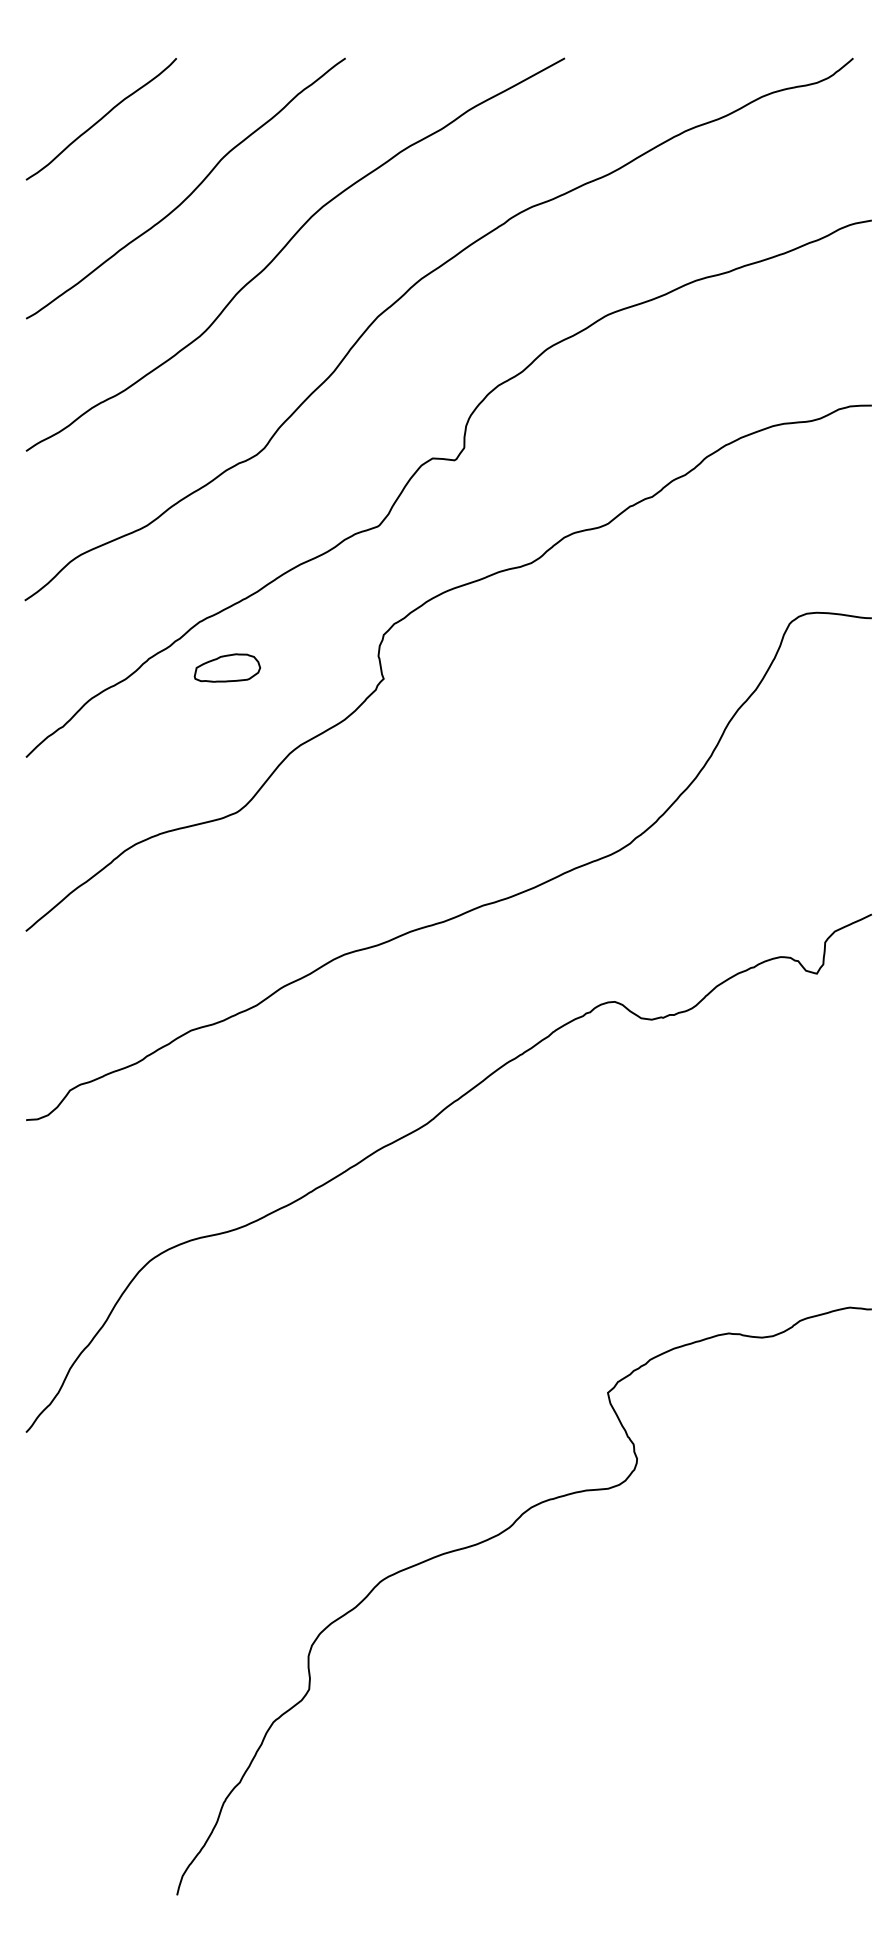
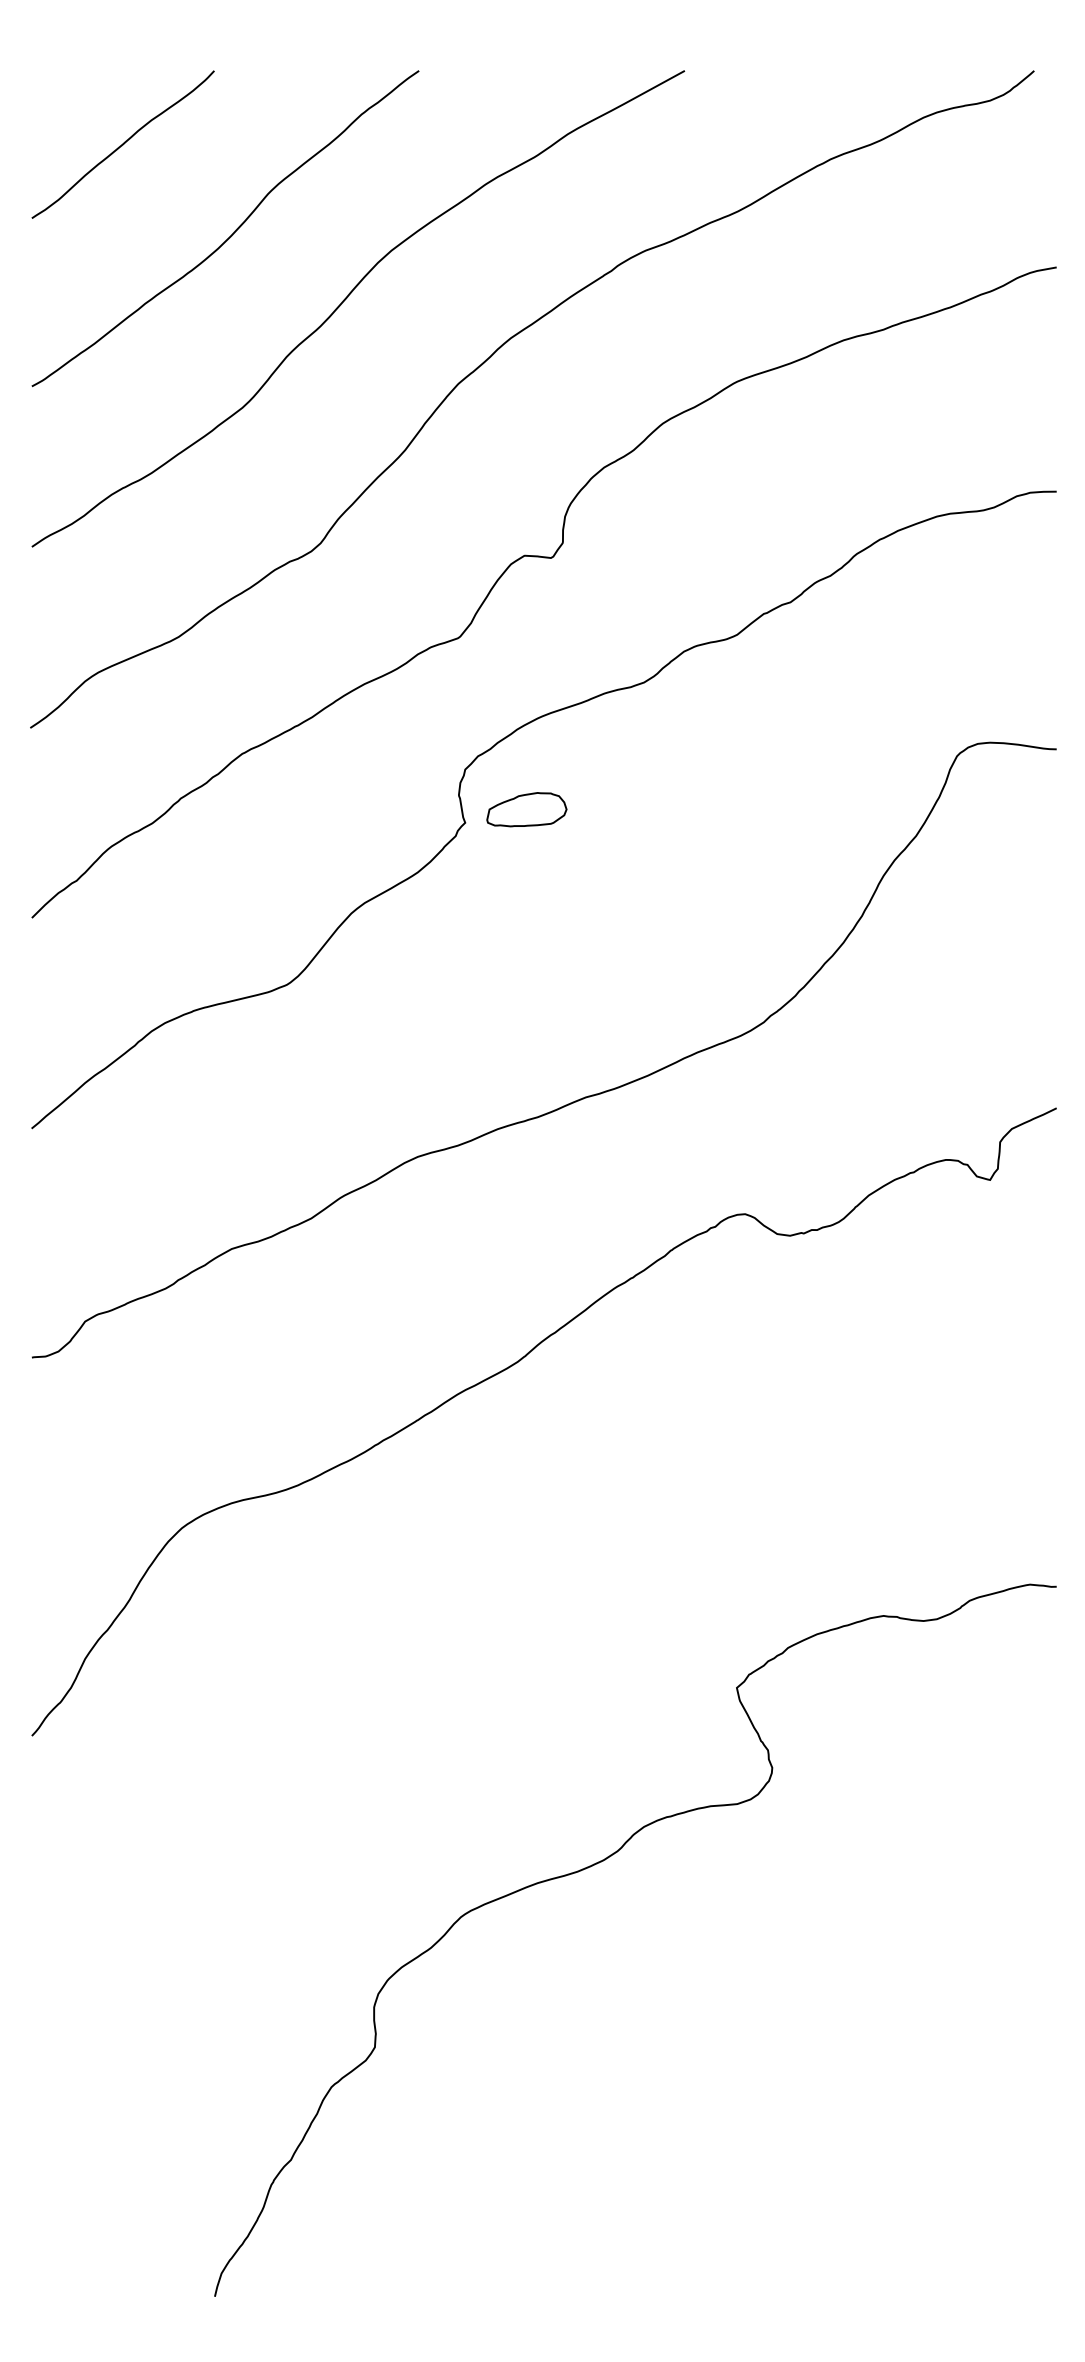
part: (227, 667) -> (526, 809), moved

